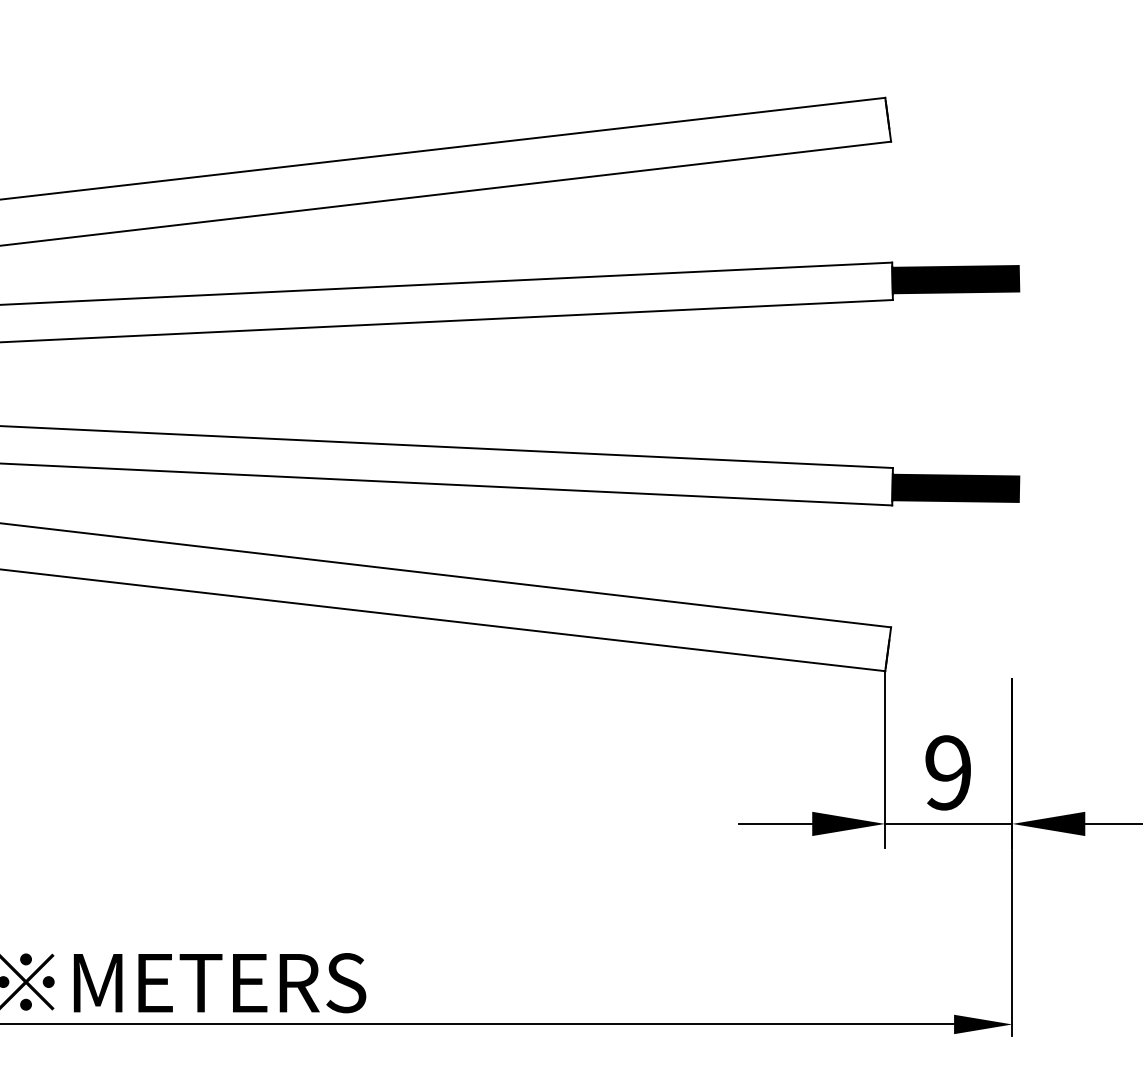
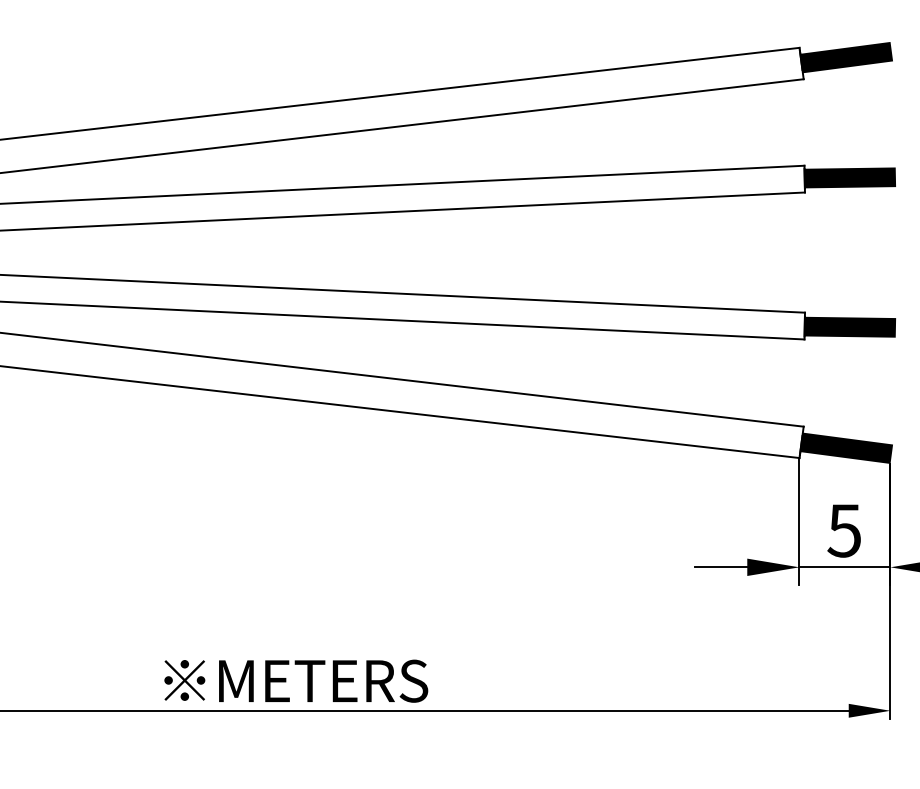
fill: (950, 111) -> (846, 57), added
fill: (950, 656) -> (846, 447), added
text: (946, 772) -> (843, 530), 9 -> 5

